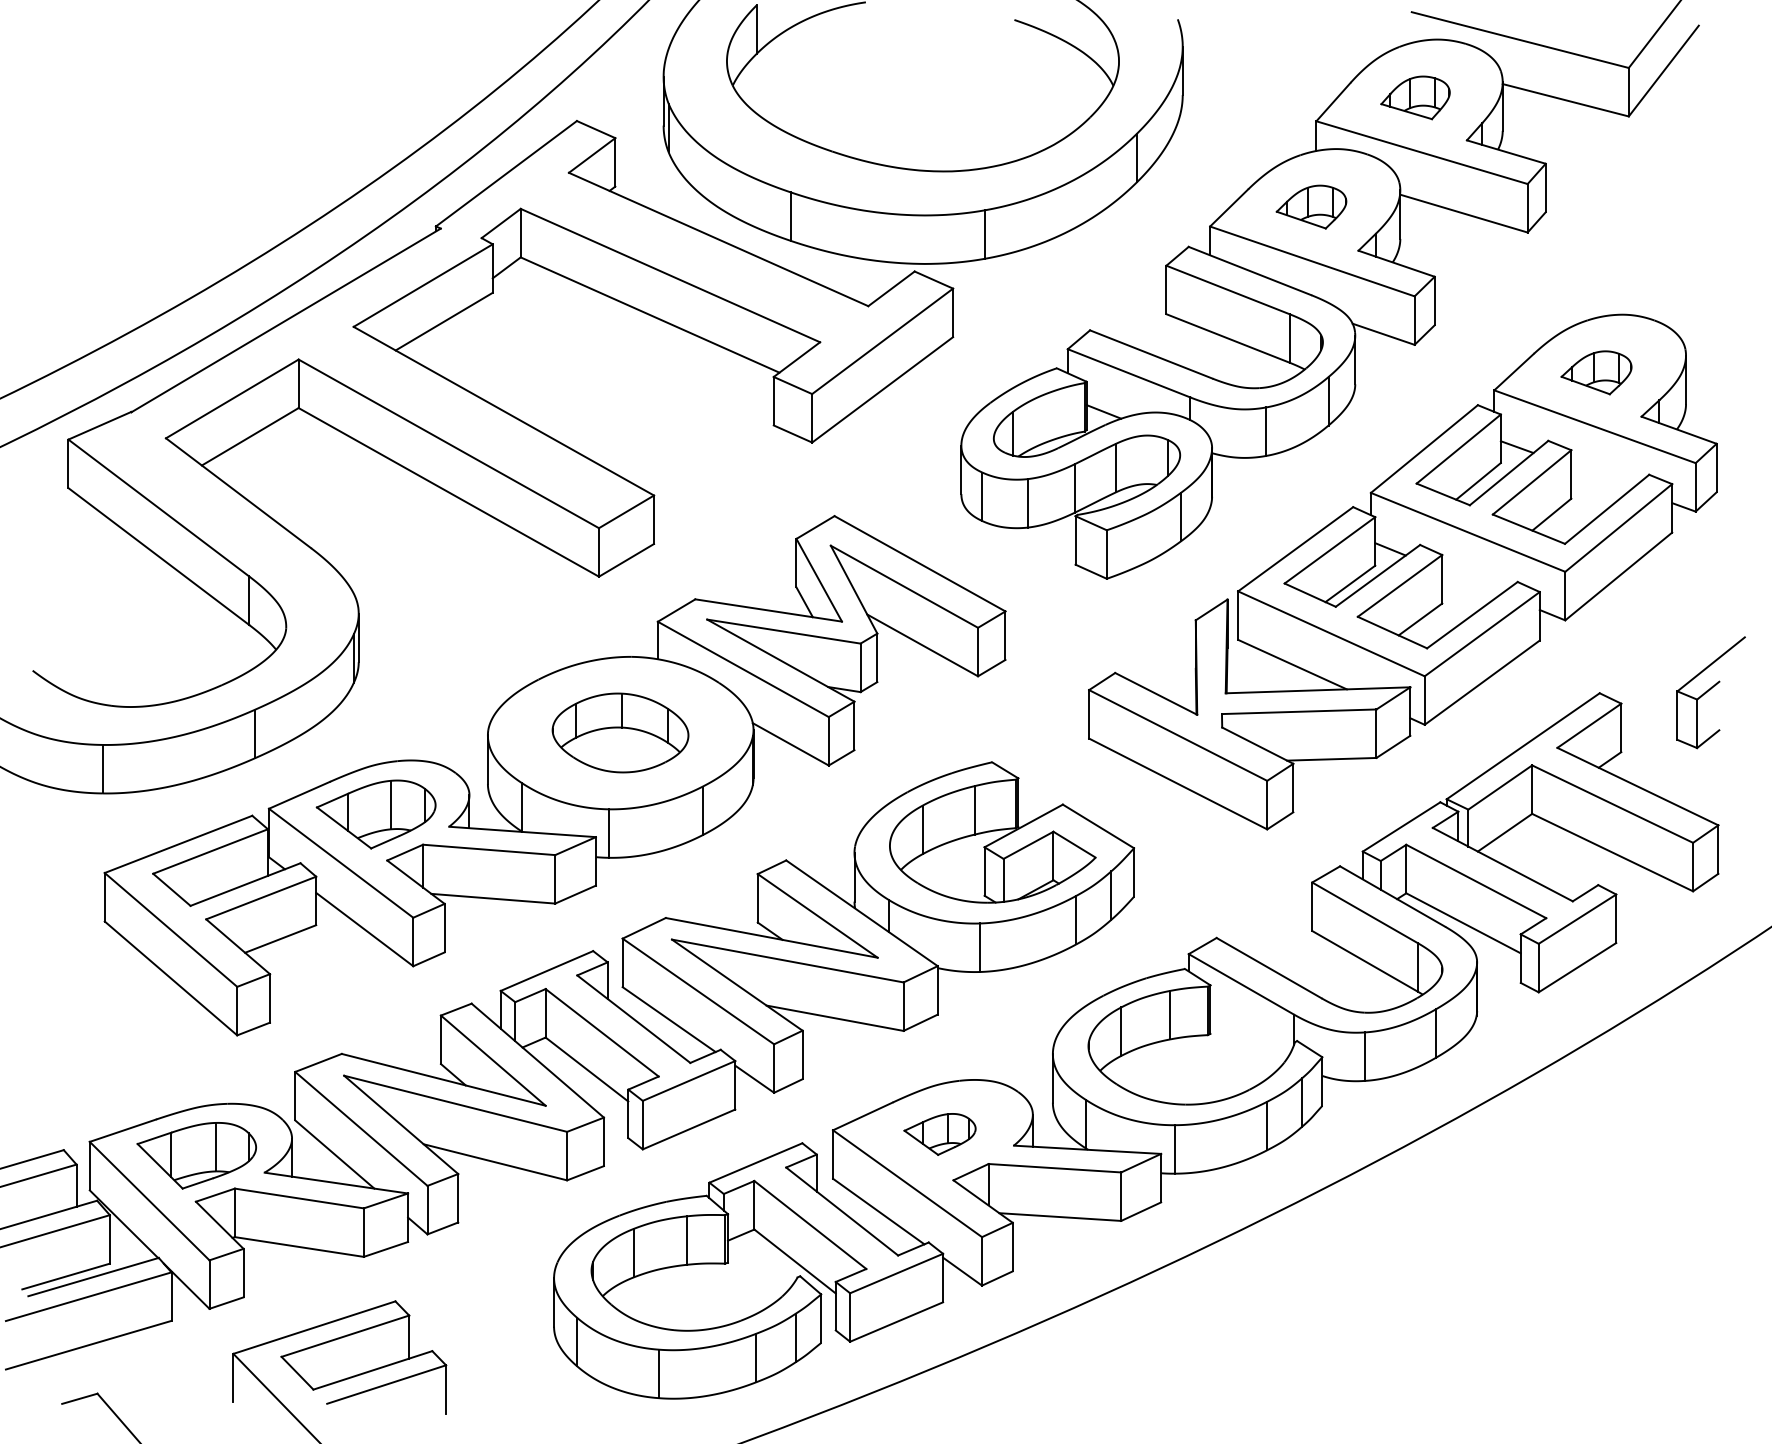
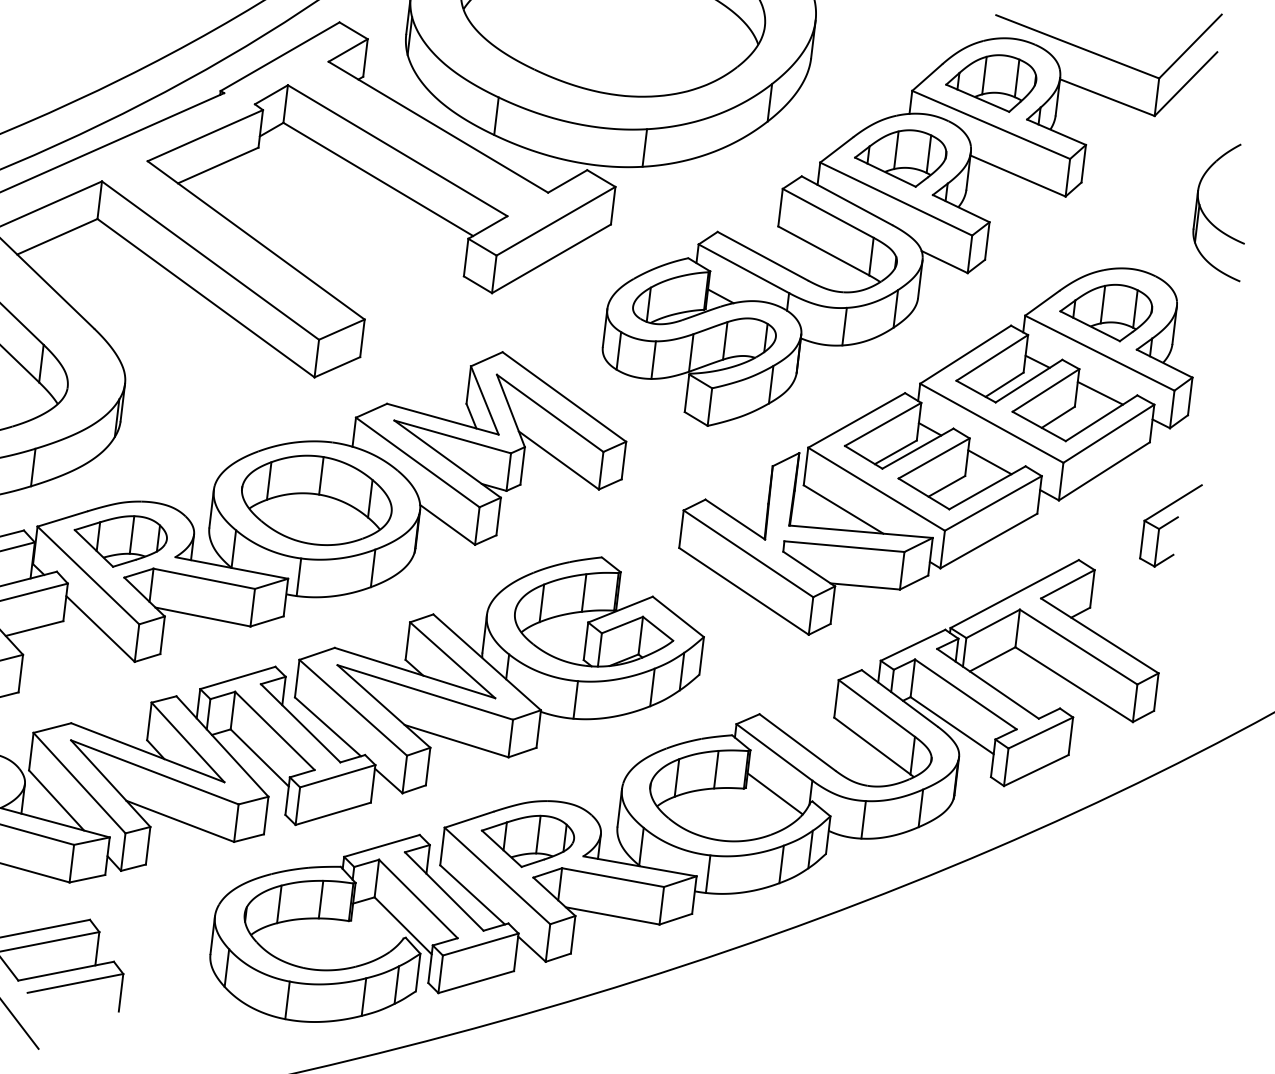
part: (1415, 97) -> (991, 81), size x1.67
part: (1311, 206) -> (900, 156), size x1.67
part: (1715, 241) -> (1210, 220), added
part: (1596, 372) -> (1106, 311), size x1.67
line: (1601, 477) -> (1100, 393), added
line: (1471, 582) -> (989, 462), added
part: (1710, 692) -> (1170, 524), moved
part: (620, 732) -> (316, 500), size x1.43
line: (1248, 1037) -> (775, 794), added
part: (939, 1134) -> (526, 840), size x1.67

